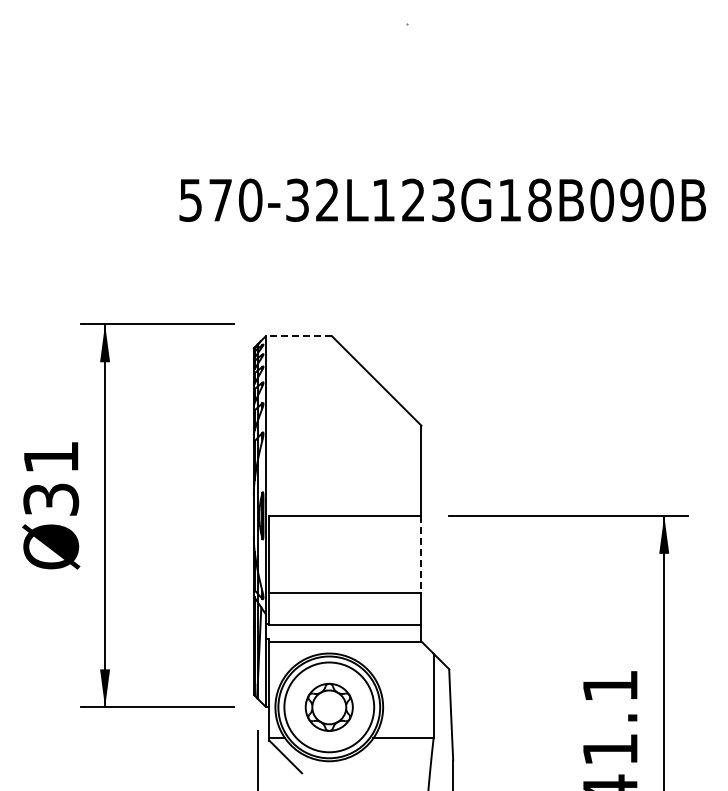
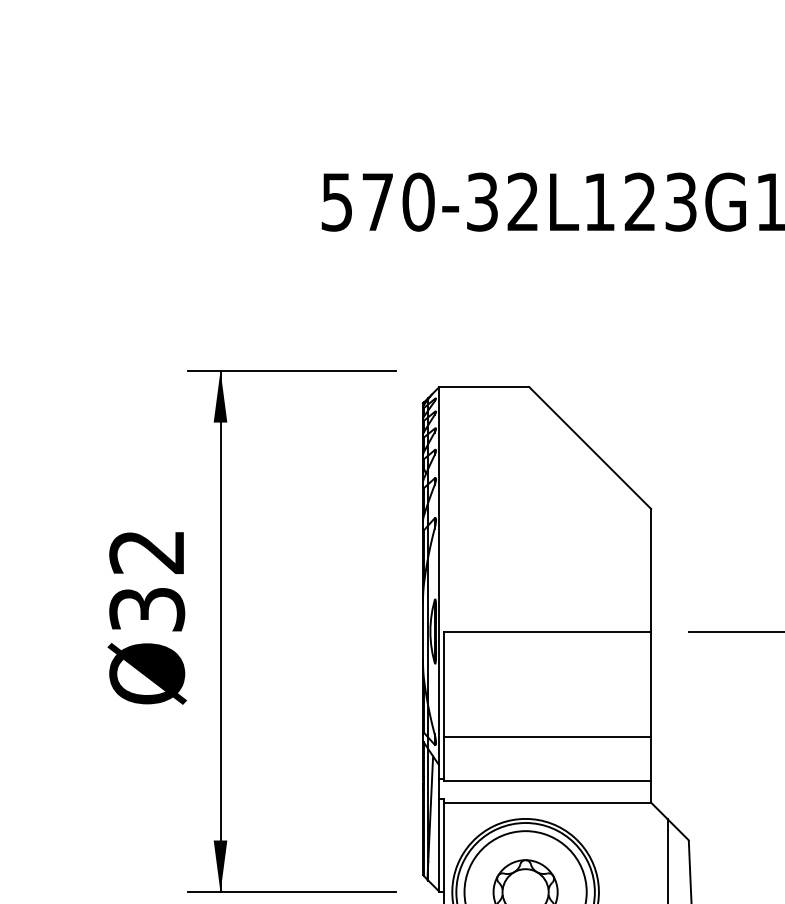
line: (298, 336) -> (483, 387), dashed -> solid
text: (50, 457) -> (146, 552), Ø31 -> Ø32
line: (421, 554) -> (651, 684), dashed -> solid

